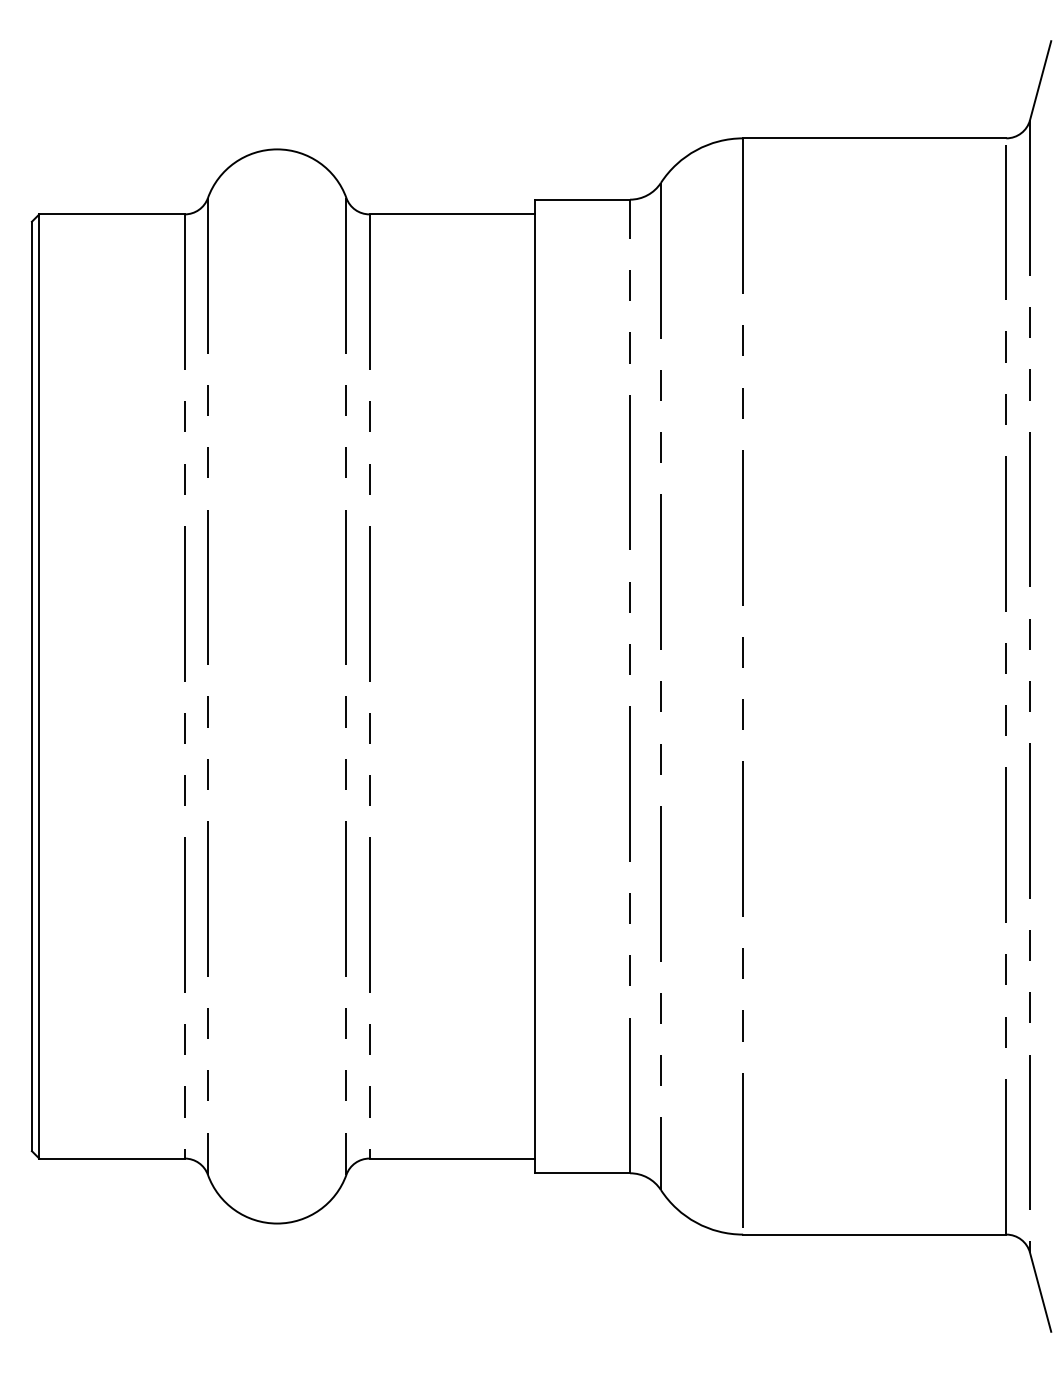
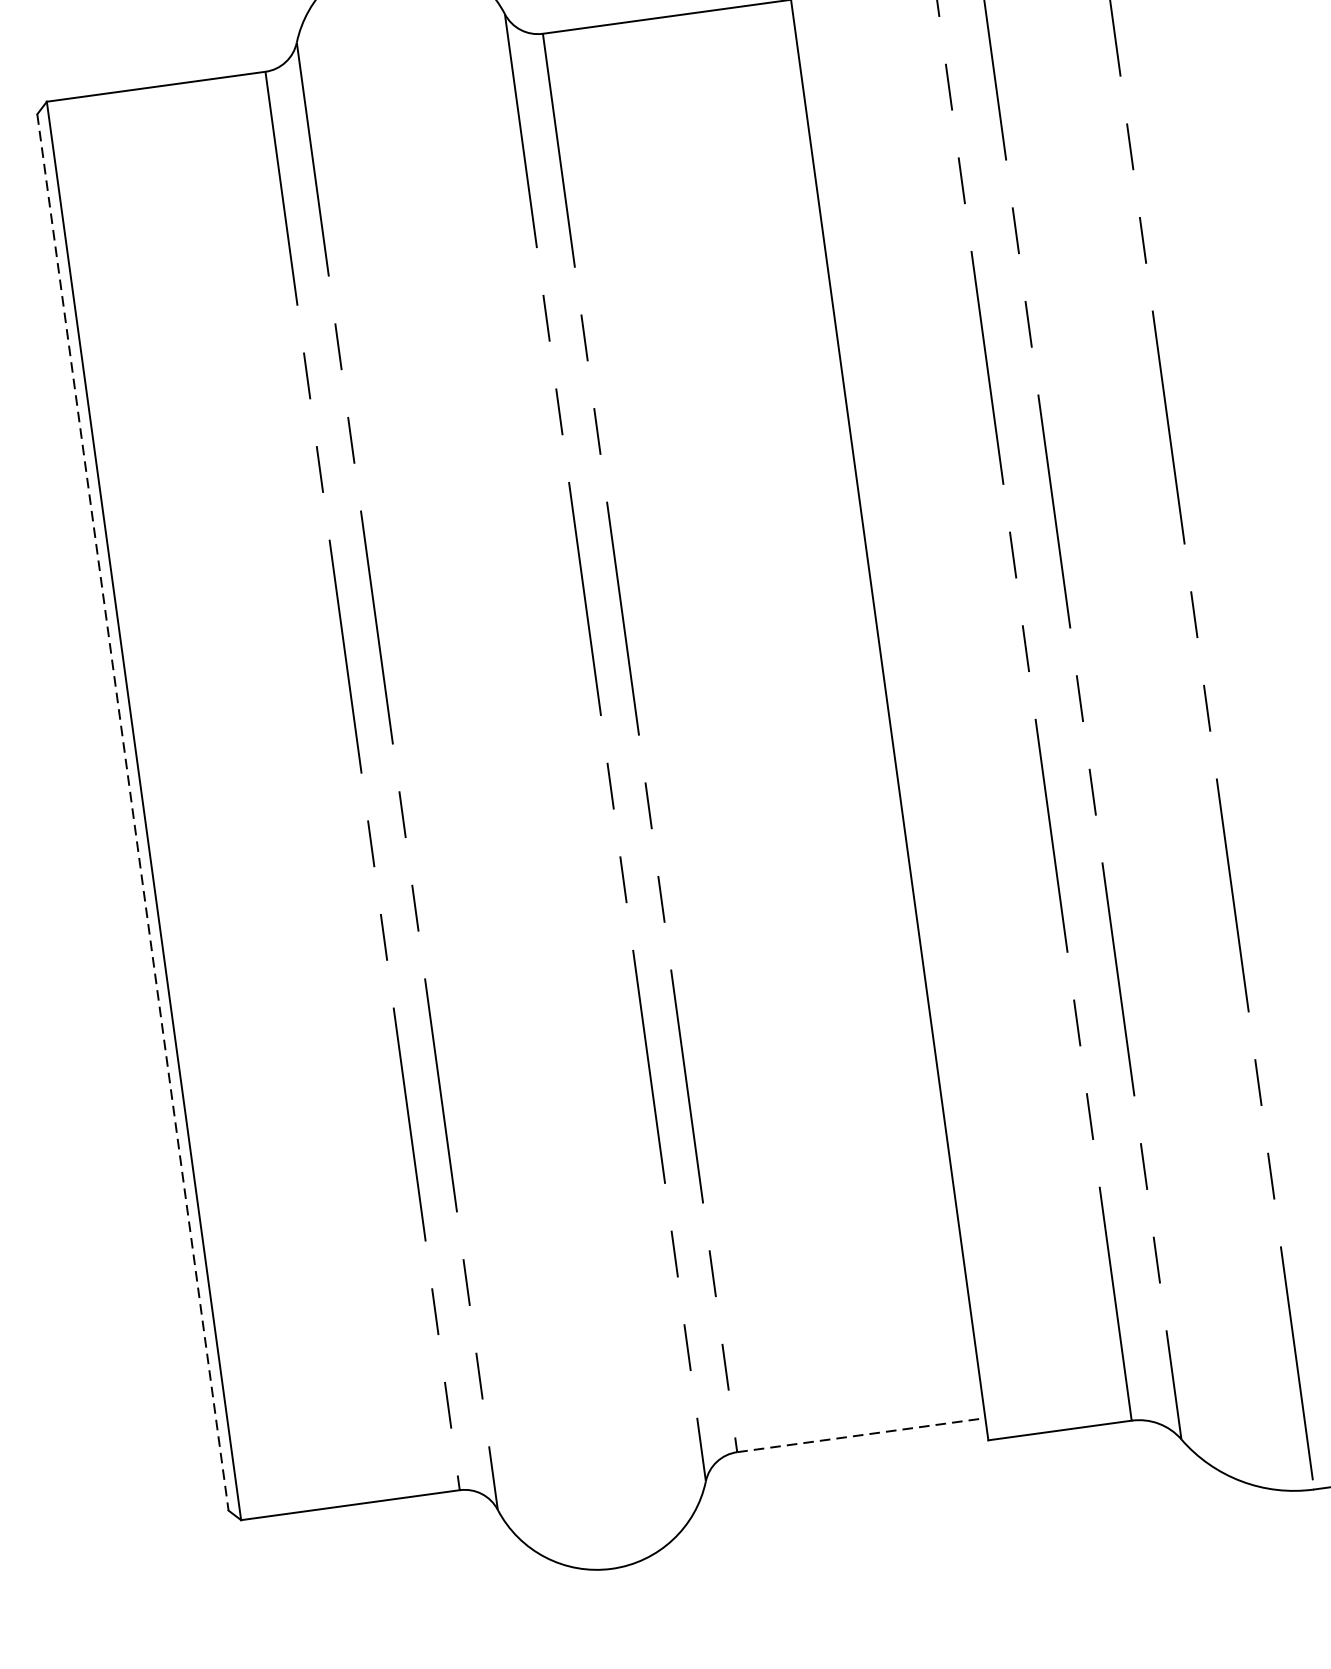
line: (31, 686) -> (132, 812), solid -> dashed
line: (452, 1158) -> (861, 1435), solid -> dashed

